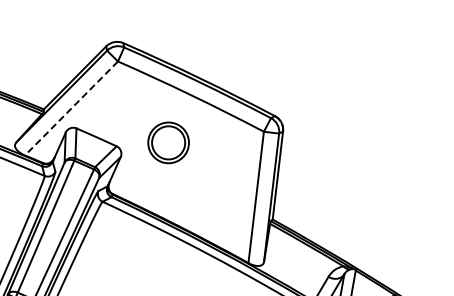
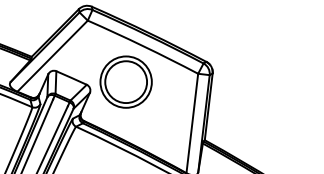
line: (71, 108) -> (52, 56), dashed -> solid
part: (168, 142) -> (125, 81), size x1.67

